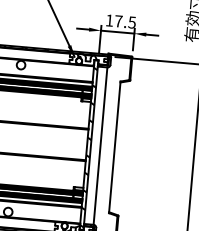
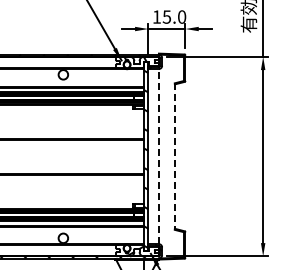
text: (125, 21) -> (174, 16), 17.5 -> 15.0
line: (100, 145) -> (158, 156), solid -> dashed
line: (114, 148) -> (174, 157), solid -> dashed

